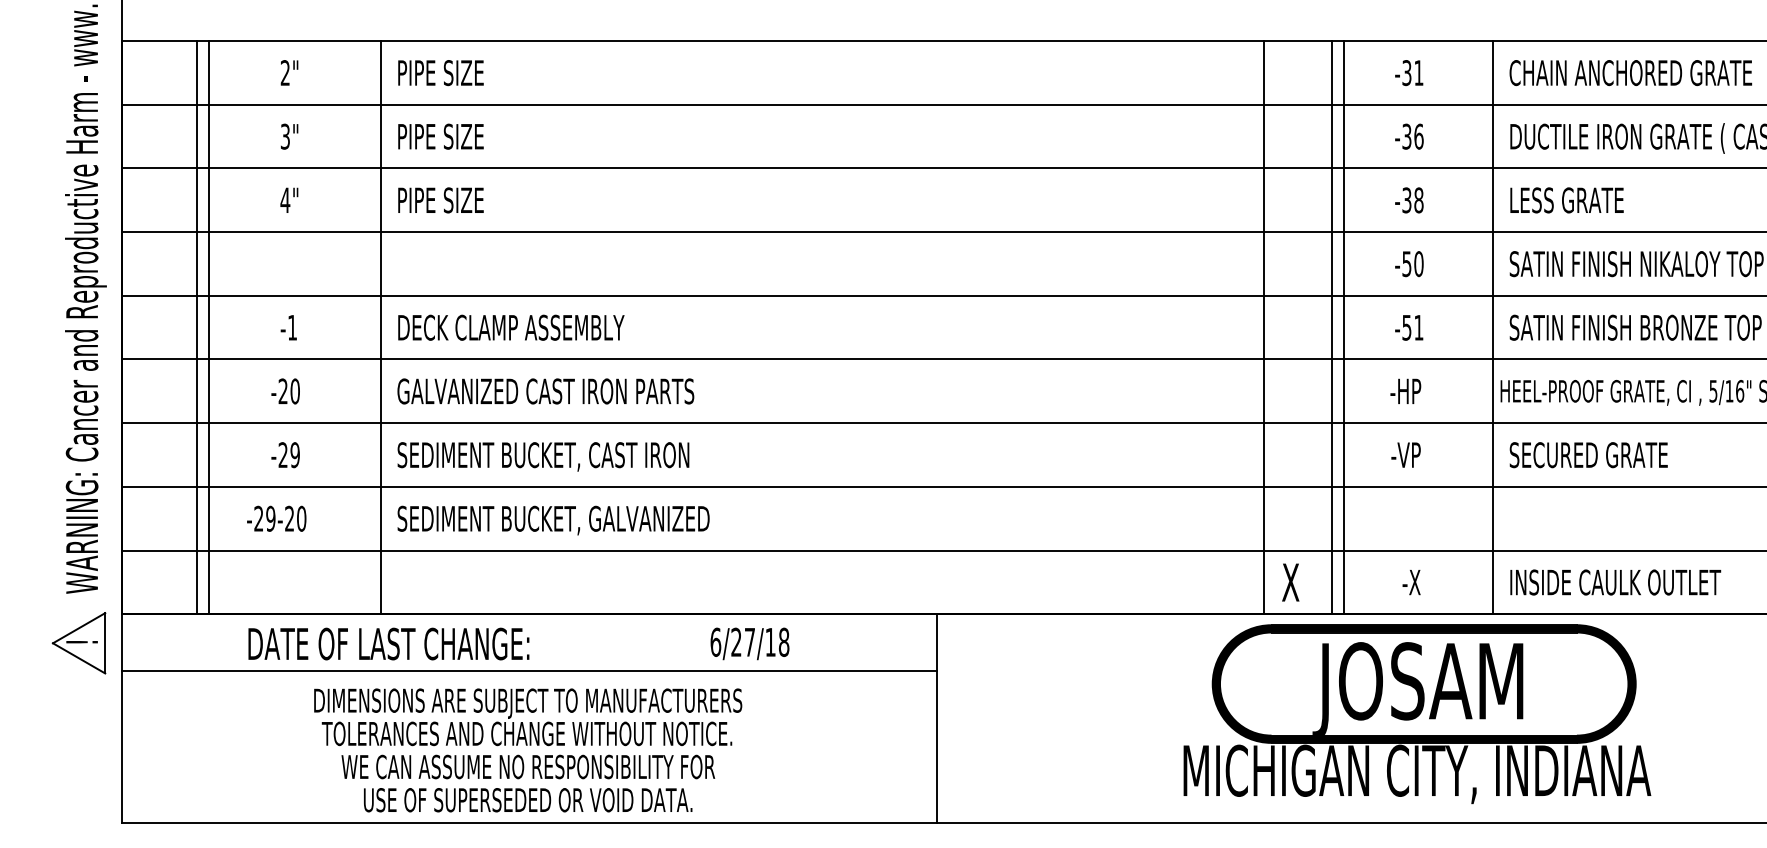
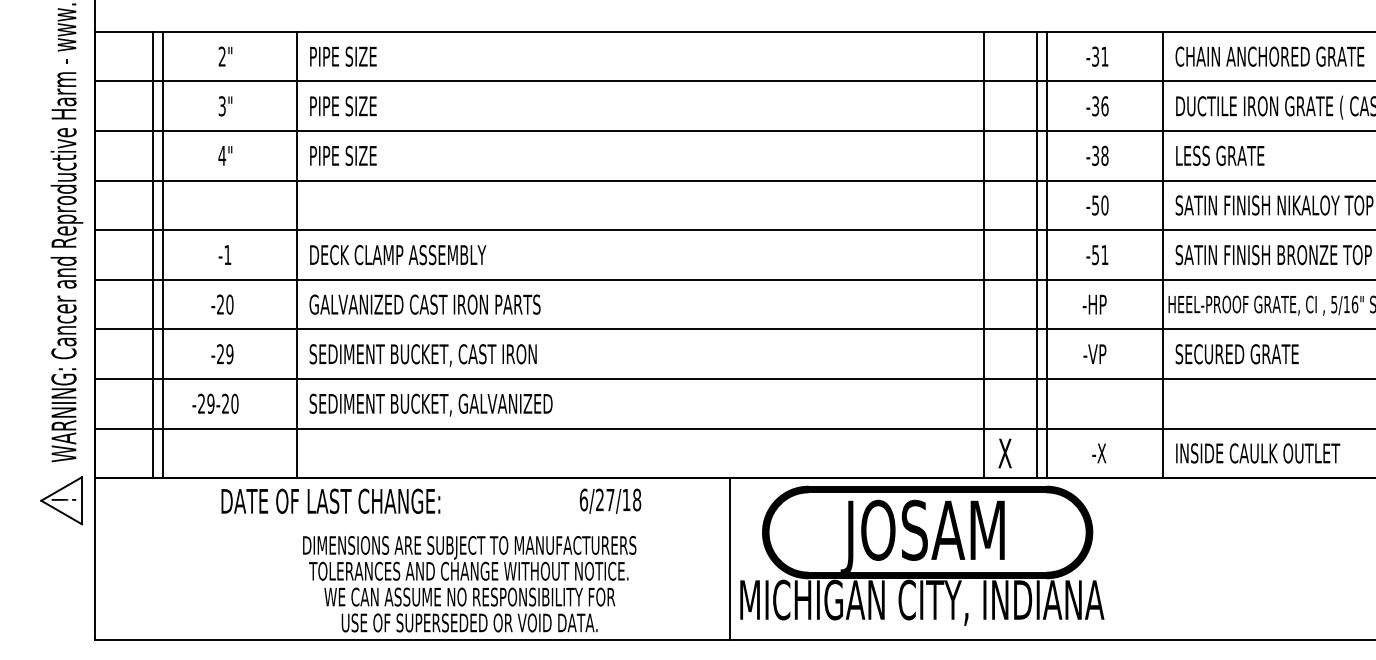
text: (388, 643) -> (330, 500), moved
text: (749, 643) -> (610, 500), moved
line: (528, 671) -> (411, 522), removed
part: (1417, 714) -> (922, 556), moved
text: (528, 750) -> (469, 584), moved

